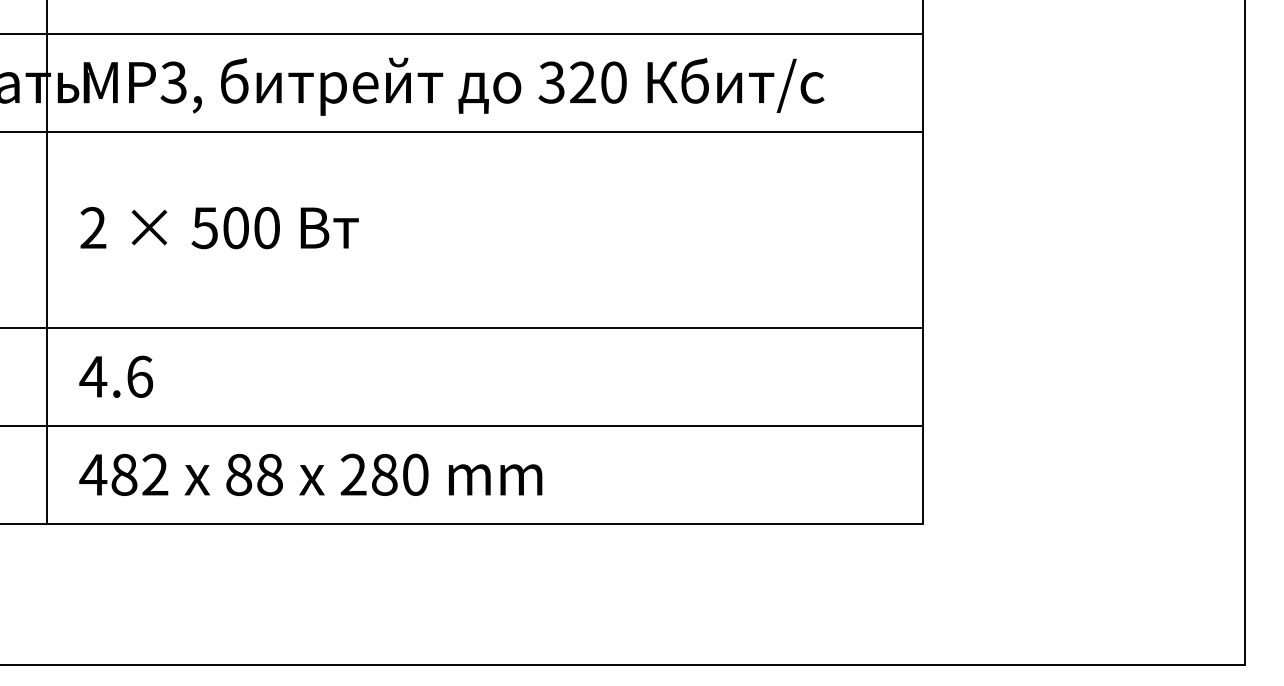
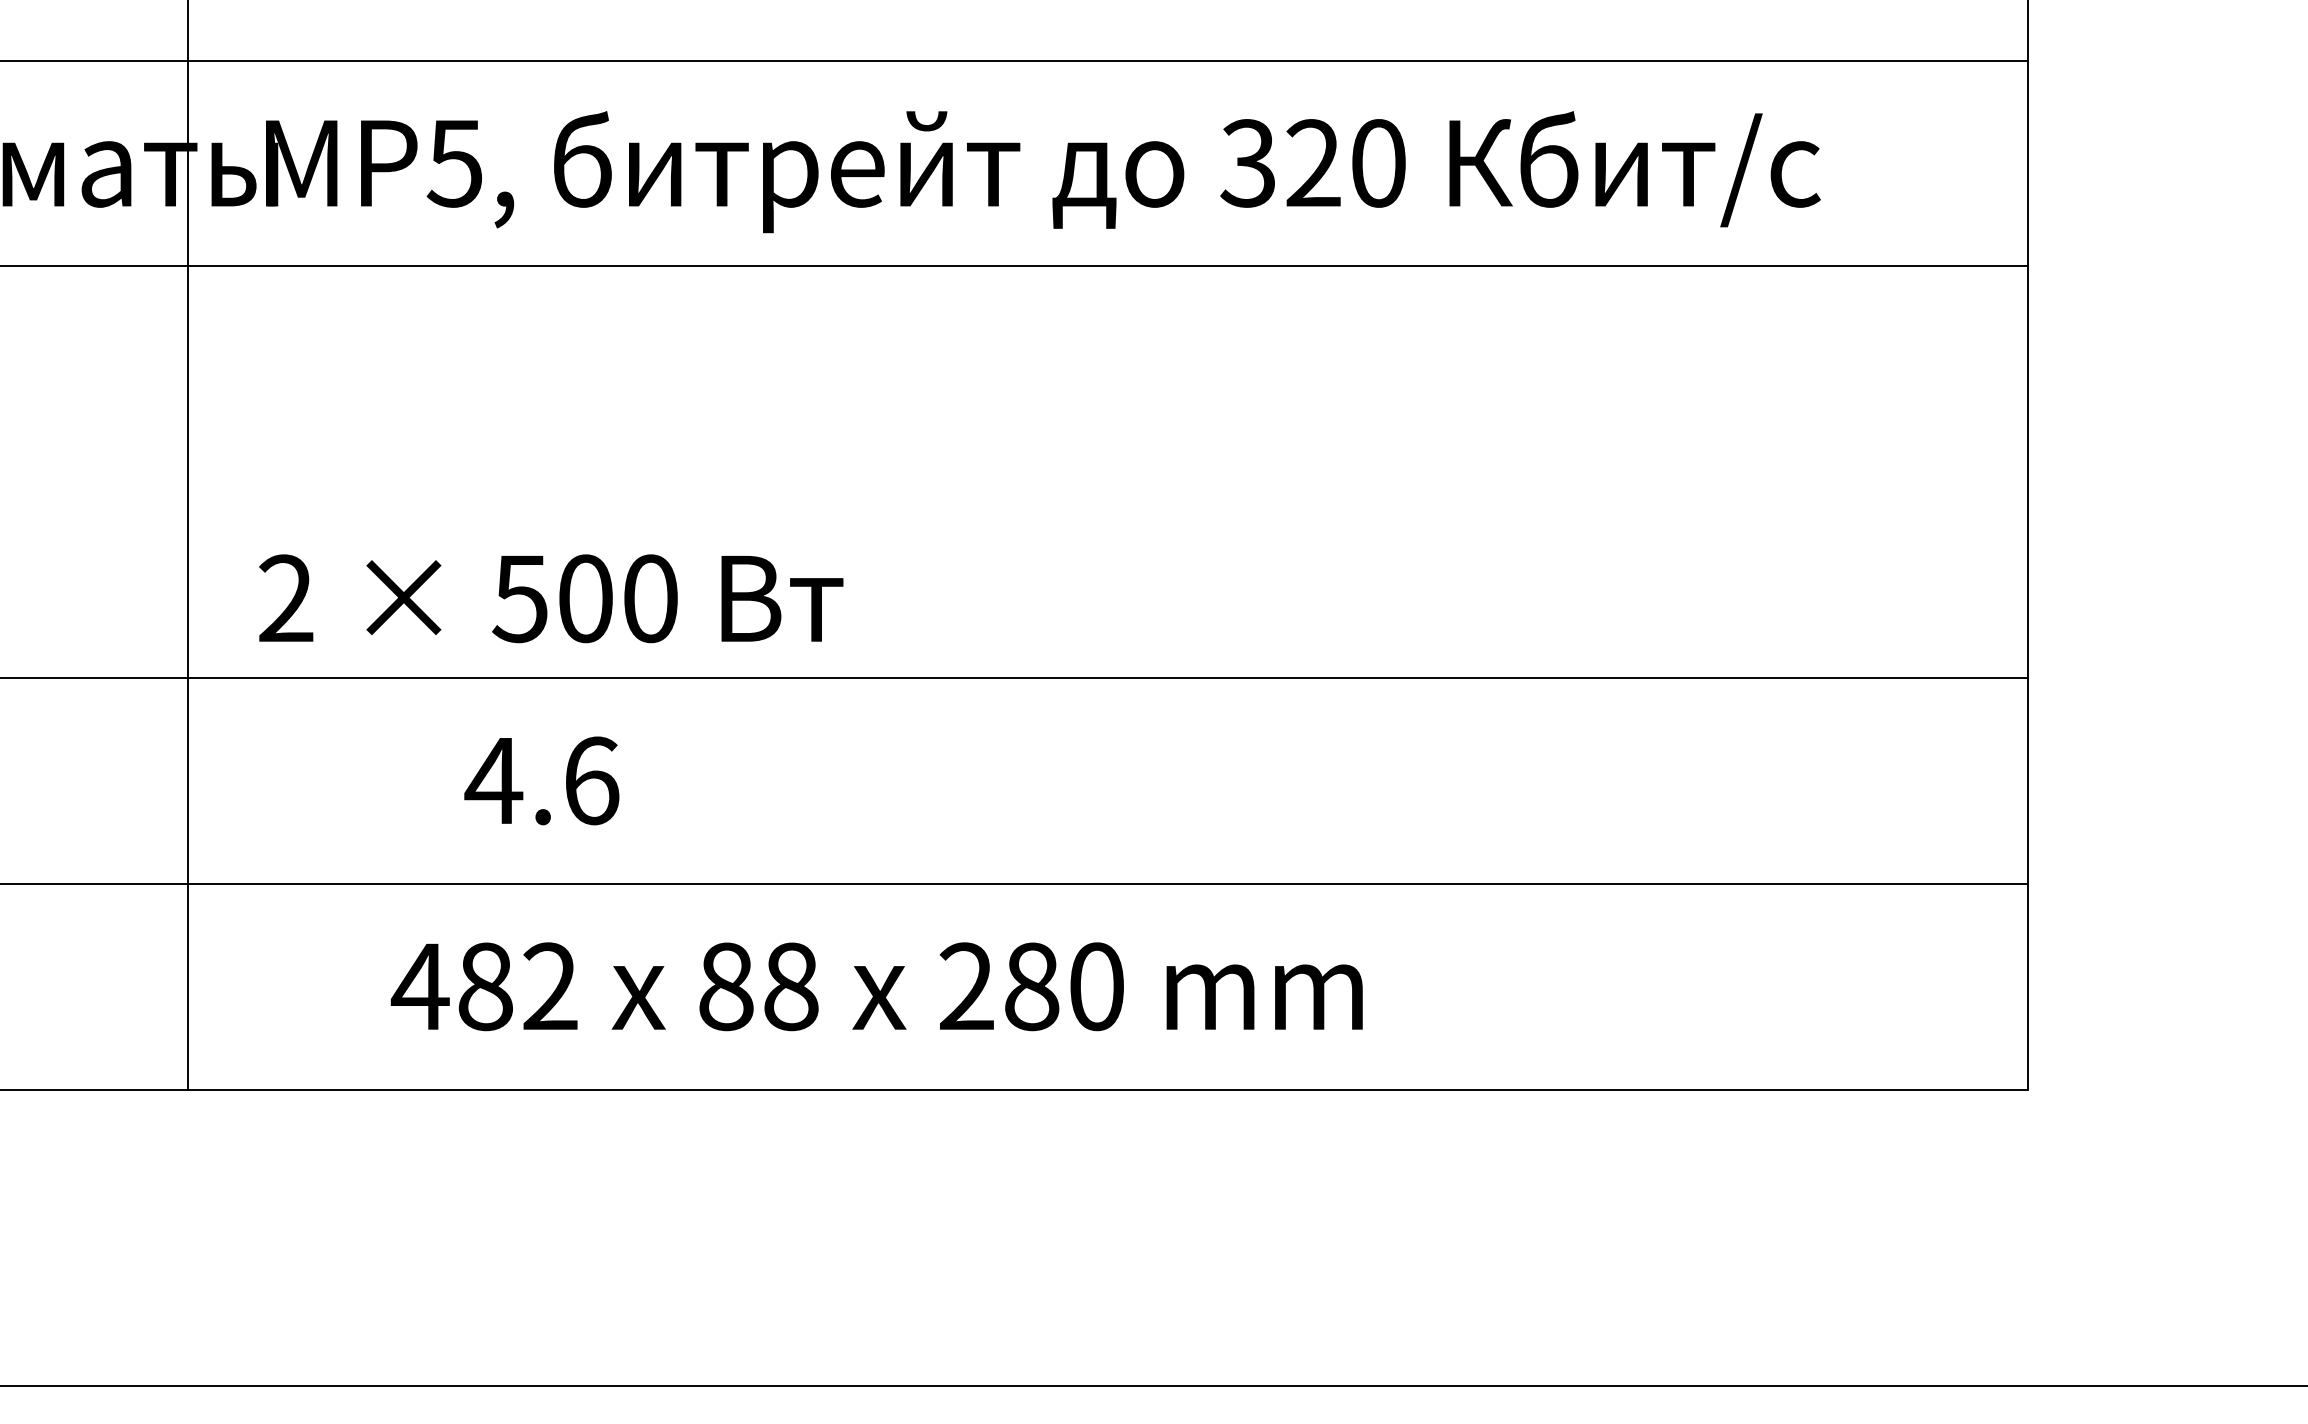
text: (173, 82) -> (454, 163), MP3, -> MP5,
text: (219, 228) -> (550, 599), moved
text: (116, 376) -> (542, 780), moved
text: (310, 474) -> (876, 985), moved

